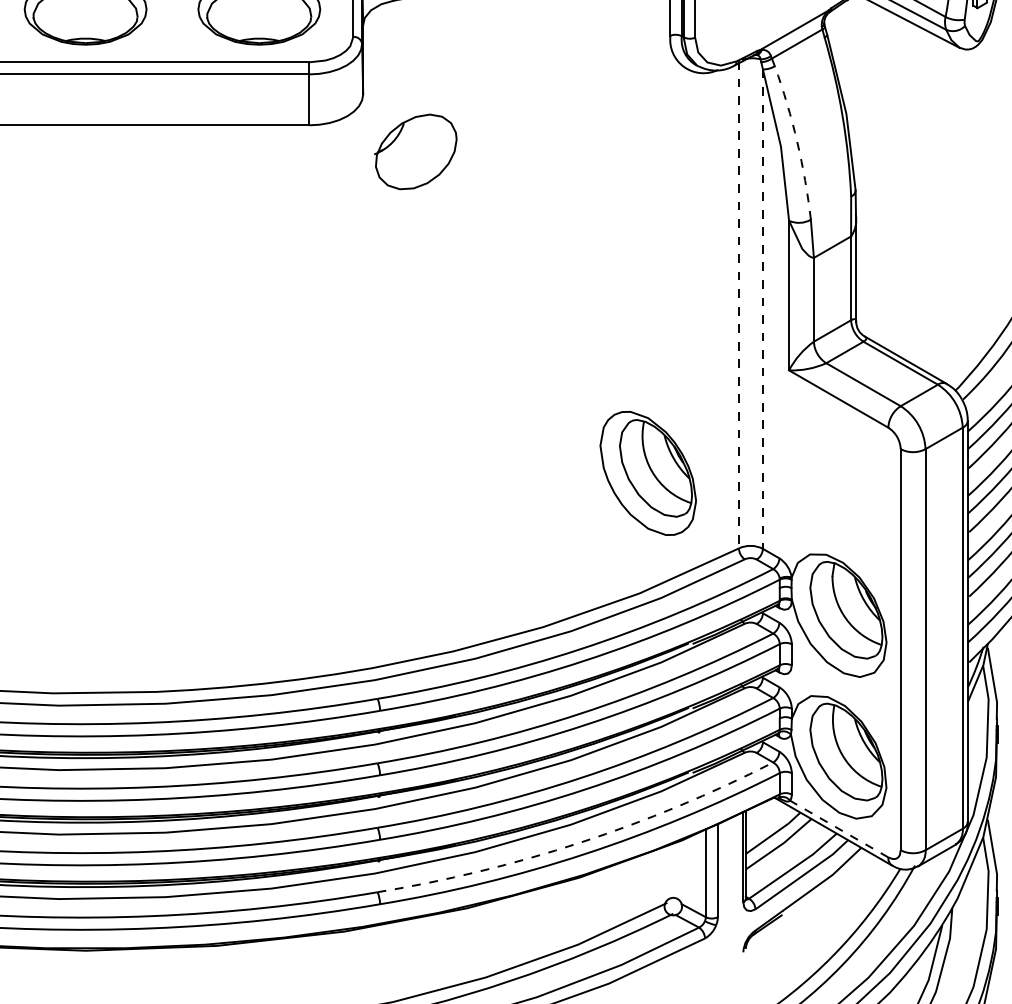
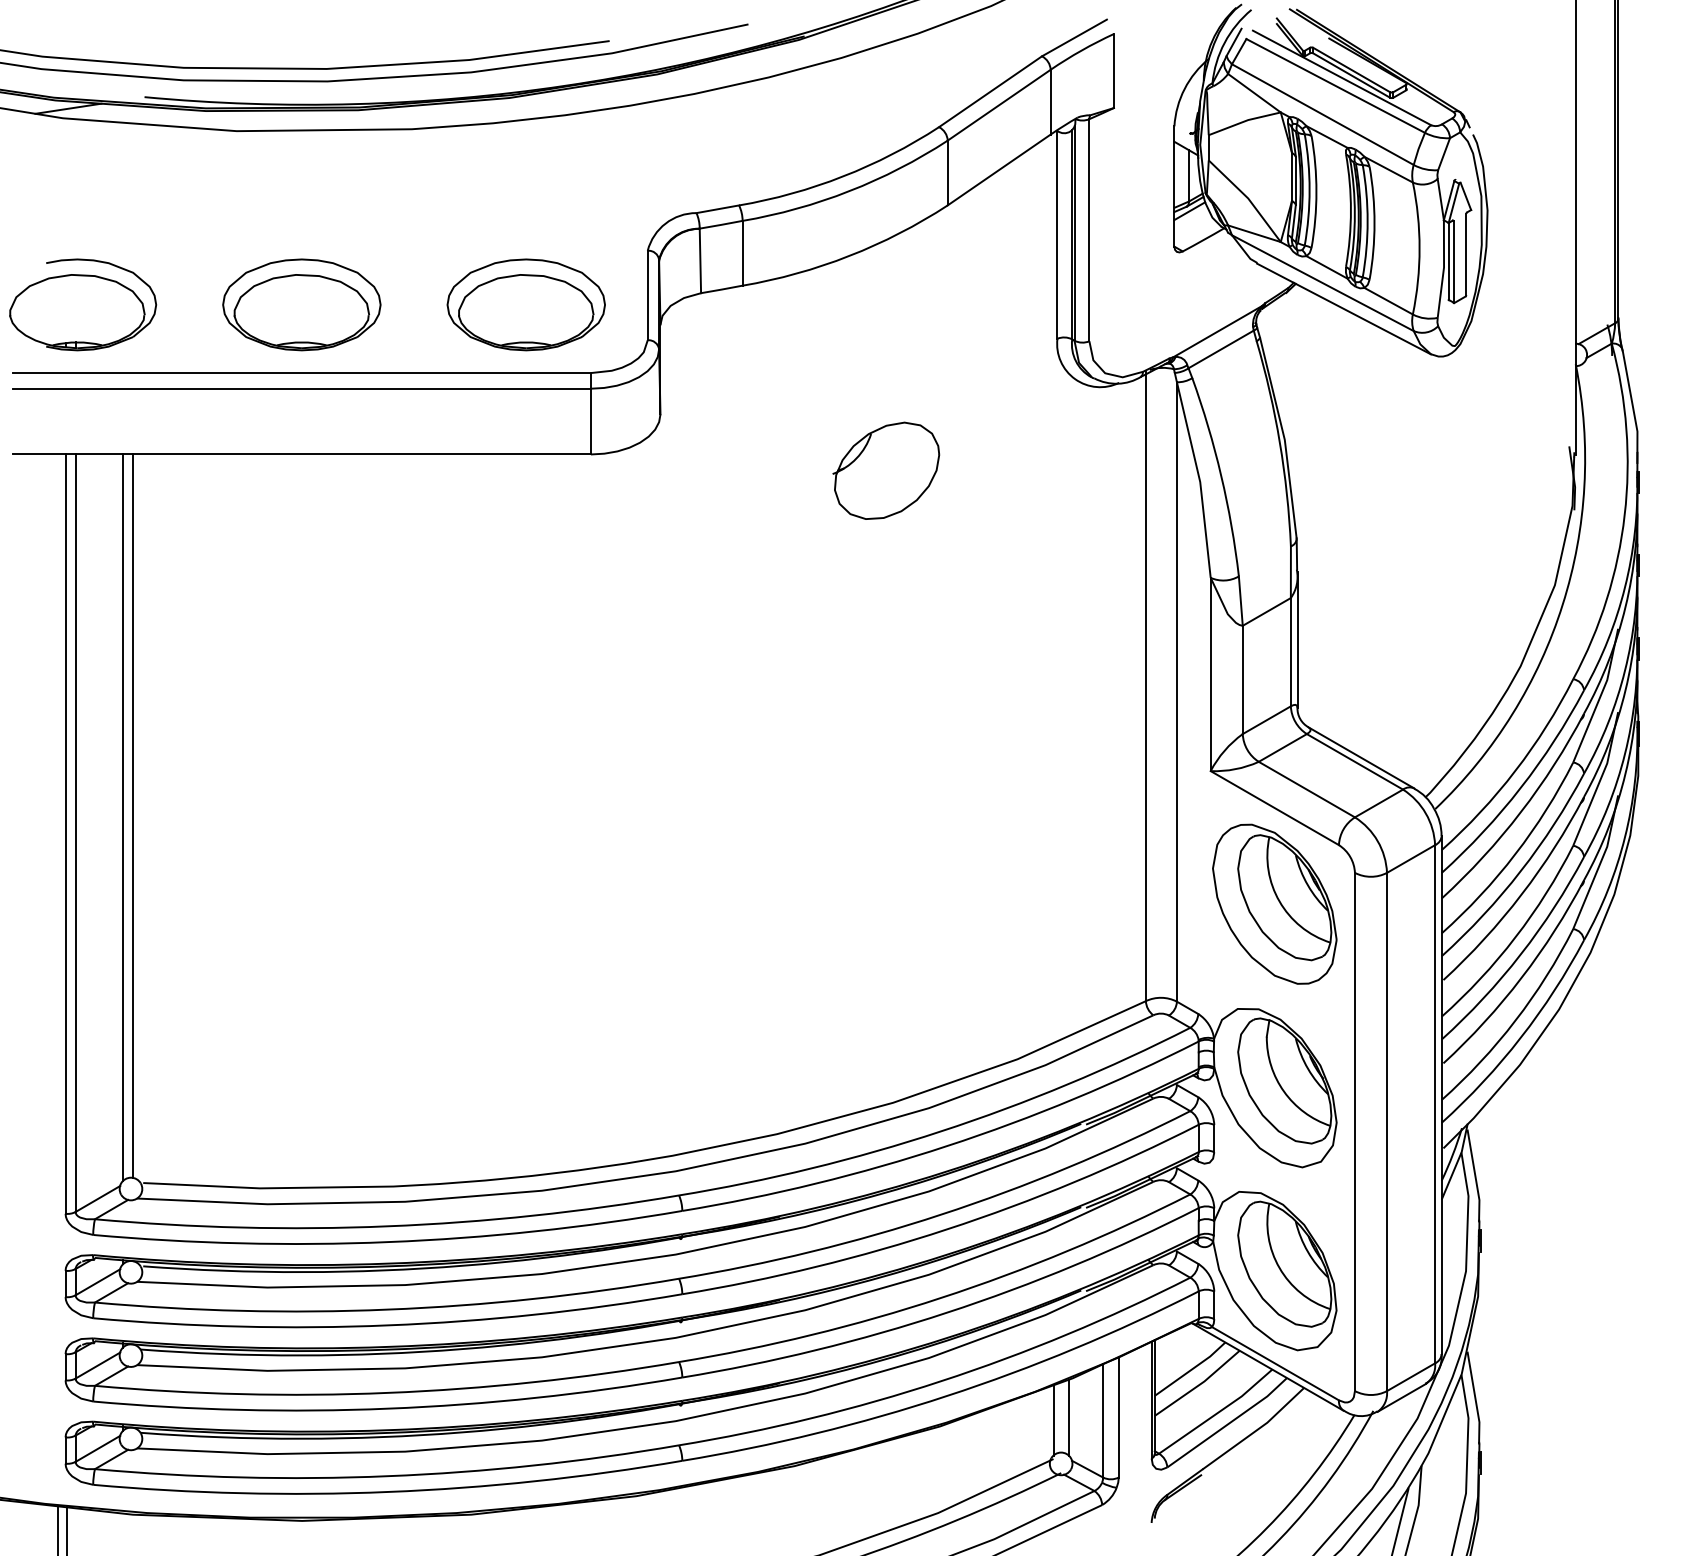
arc: (797, 141) -> (1221, 475), dashed -> solid
part: (415, 151) -> (886, 470), moved
line: (738, 304) -> (1145, 686), dashed -> solid
line: (762, 308) -> (1176, 691), dashed -> solid
part: (648, 472) -> (1274, 903), moved
line: (839, 828) -> (1275, 1363), dashed -> solid
arc: (580, 842) -> (941, 1381), dashed -> solid
line: (679, 870) -> (1068, 1417), added
line: (667, 873) -> (1053, 1420), added

